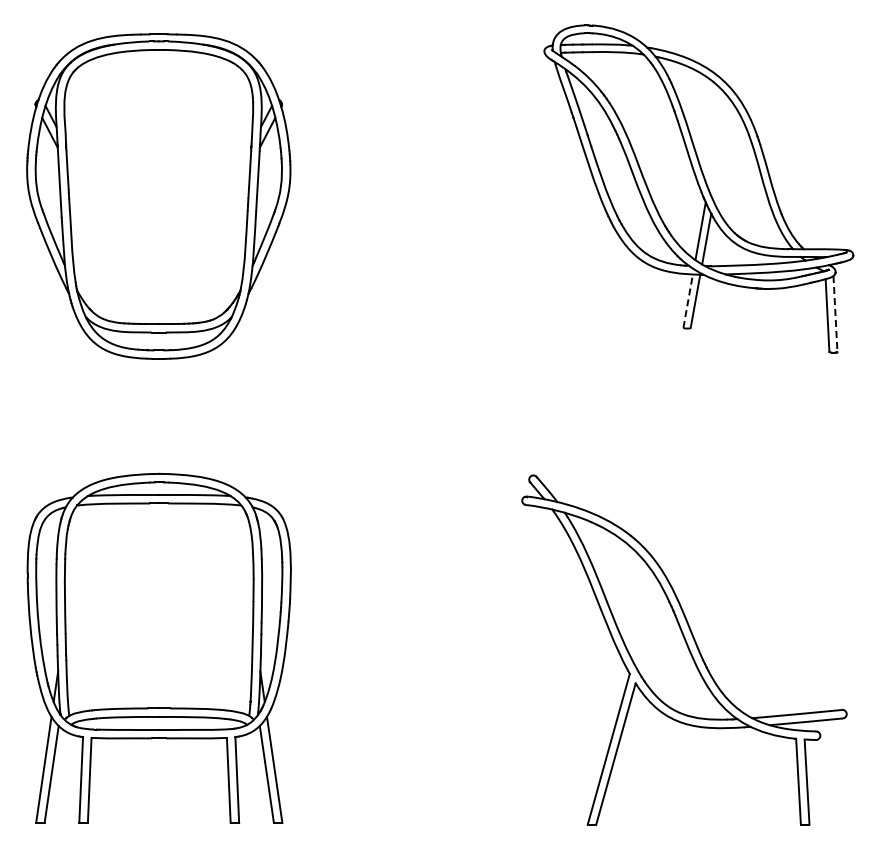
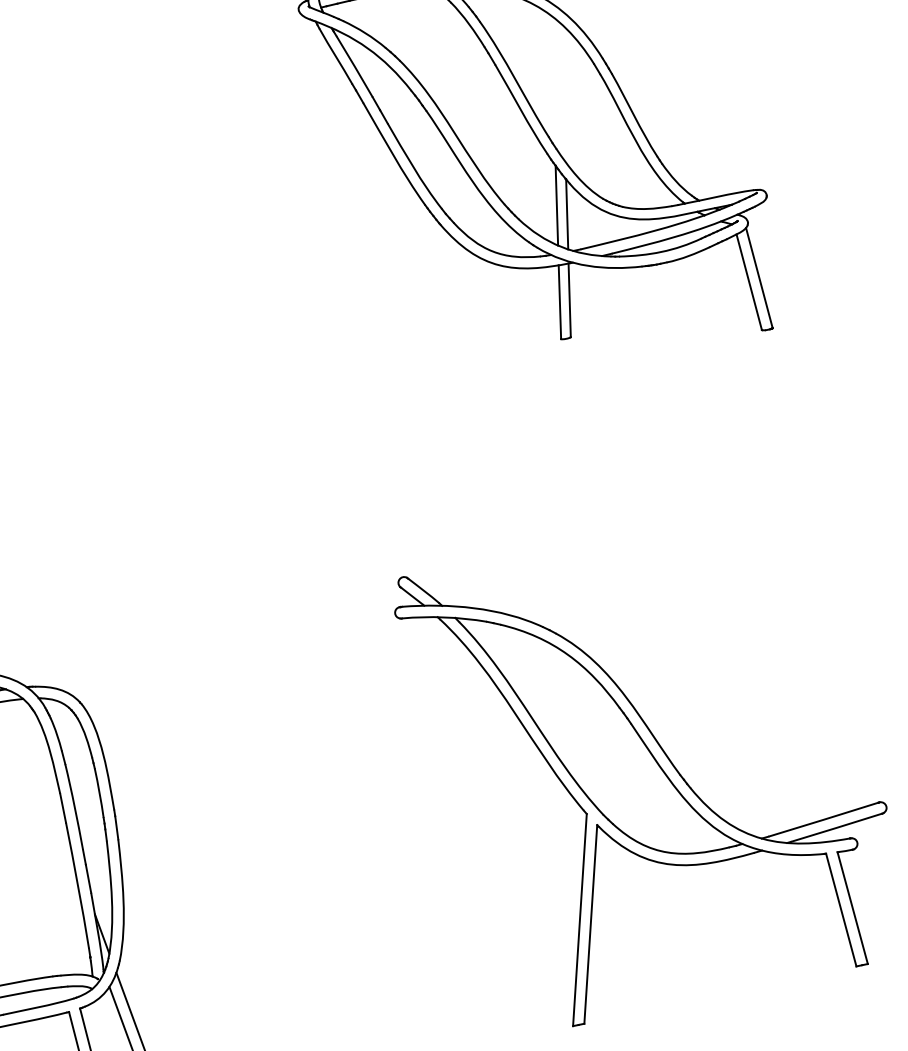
line: (688, 300) -> (560, 301), dashed -> solid
line: (835, 314) -> (759, 278), dashed -> solid

